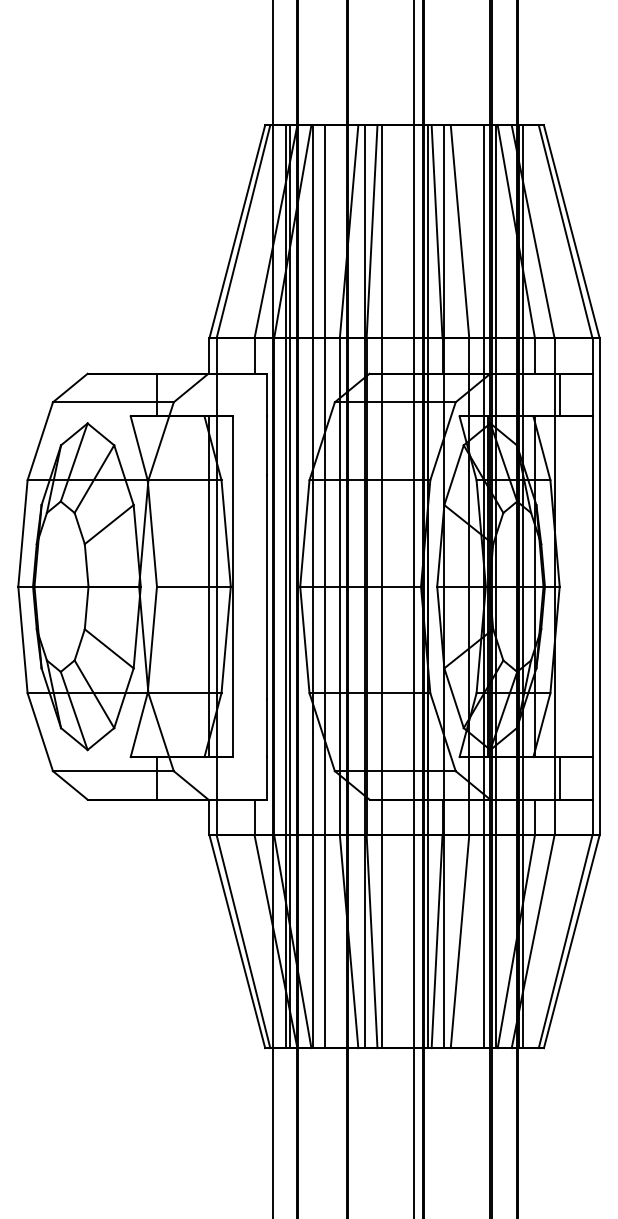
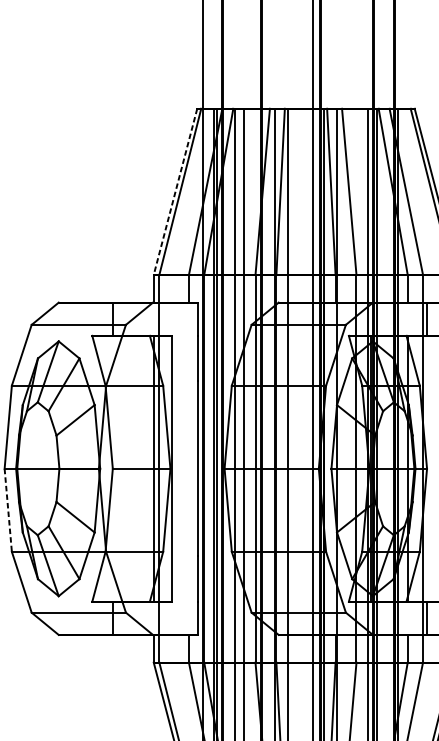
line: (237, 232) -> (175, 192), solid -> dashed
line: (23, 640) -> (8, 510), solid -> dashed

